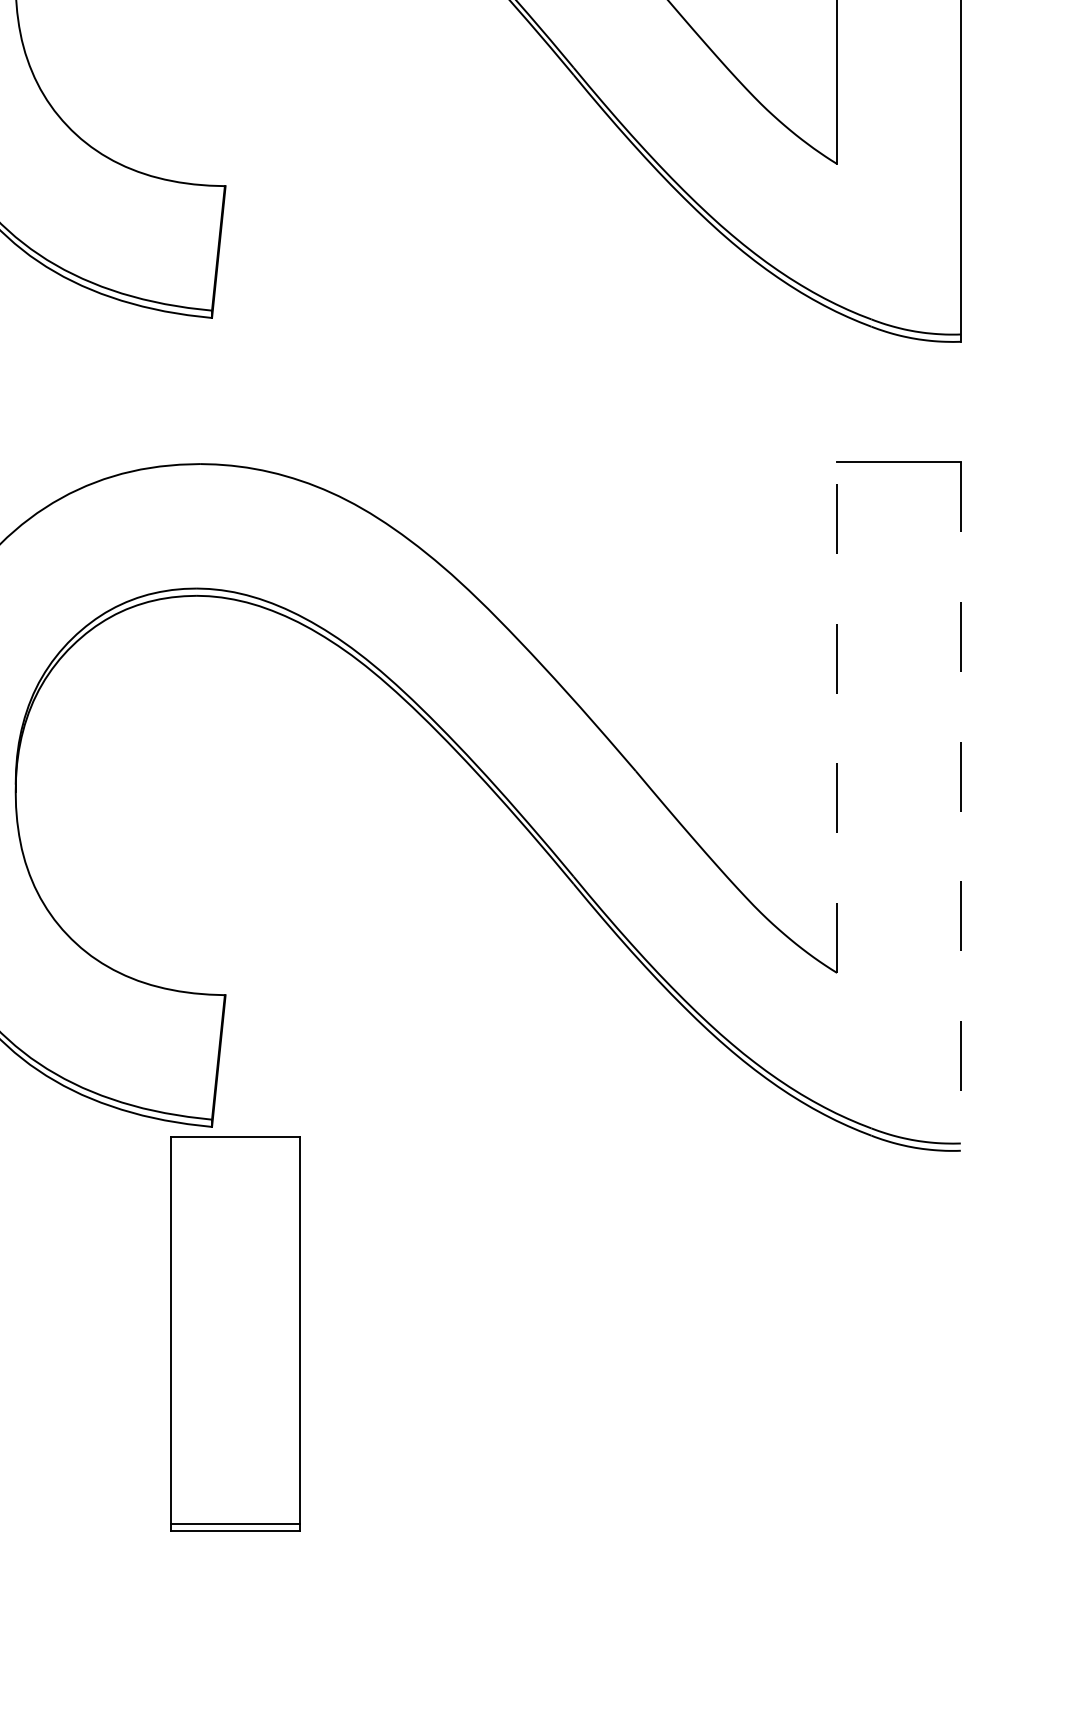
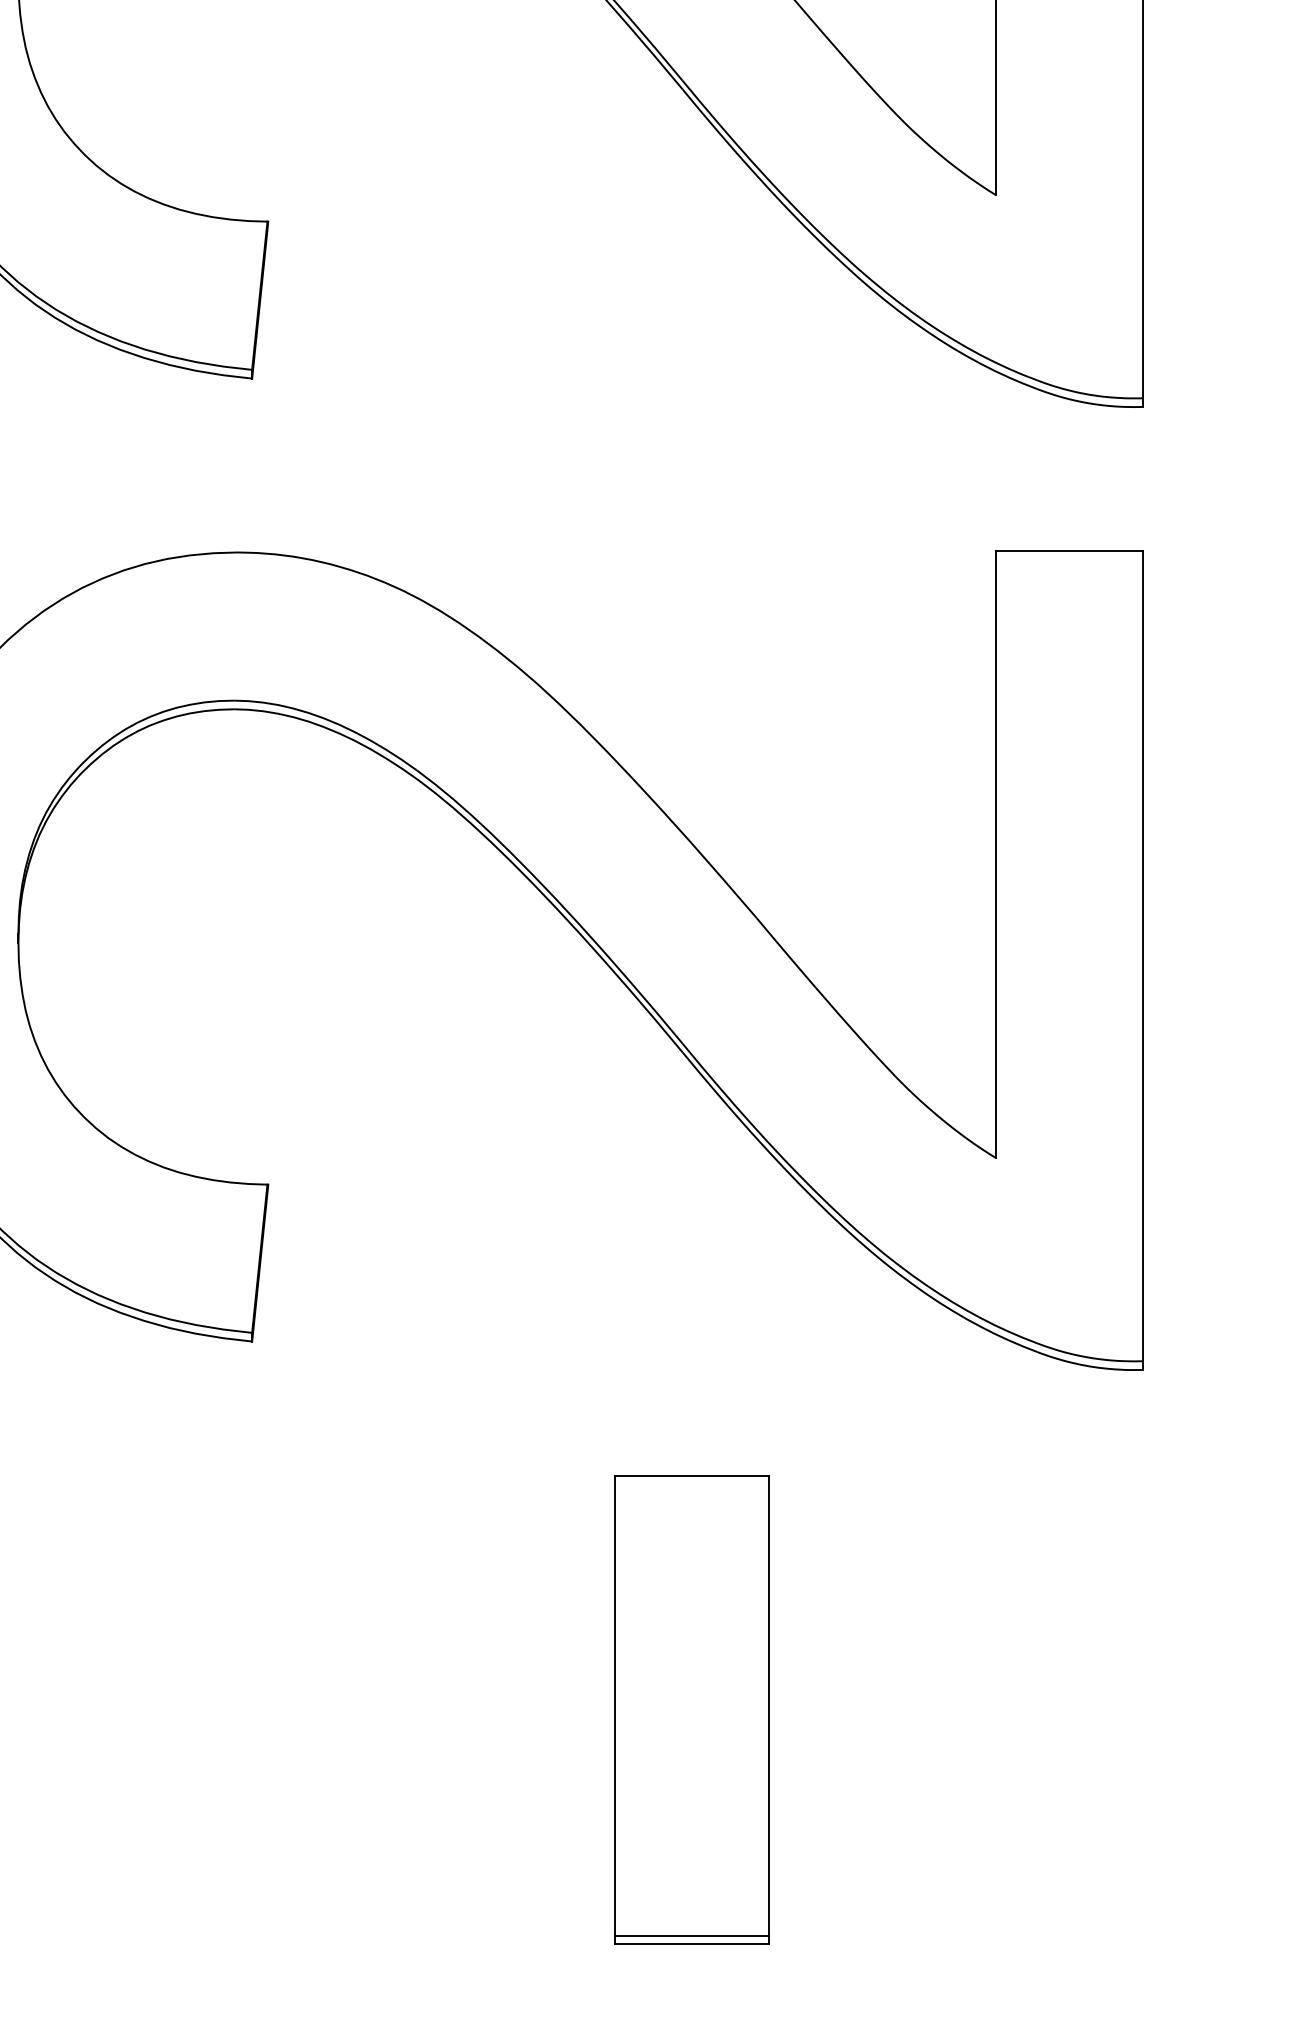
line: (837, 717) -> (996, 854), dashed -> solid
line: (960, 806) -> (1143, 960), dashed -> solid
part: (235, 1333) -> (691, 1709), moved

